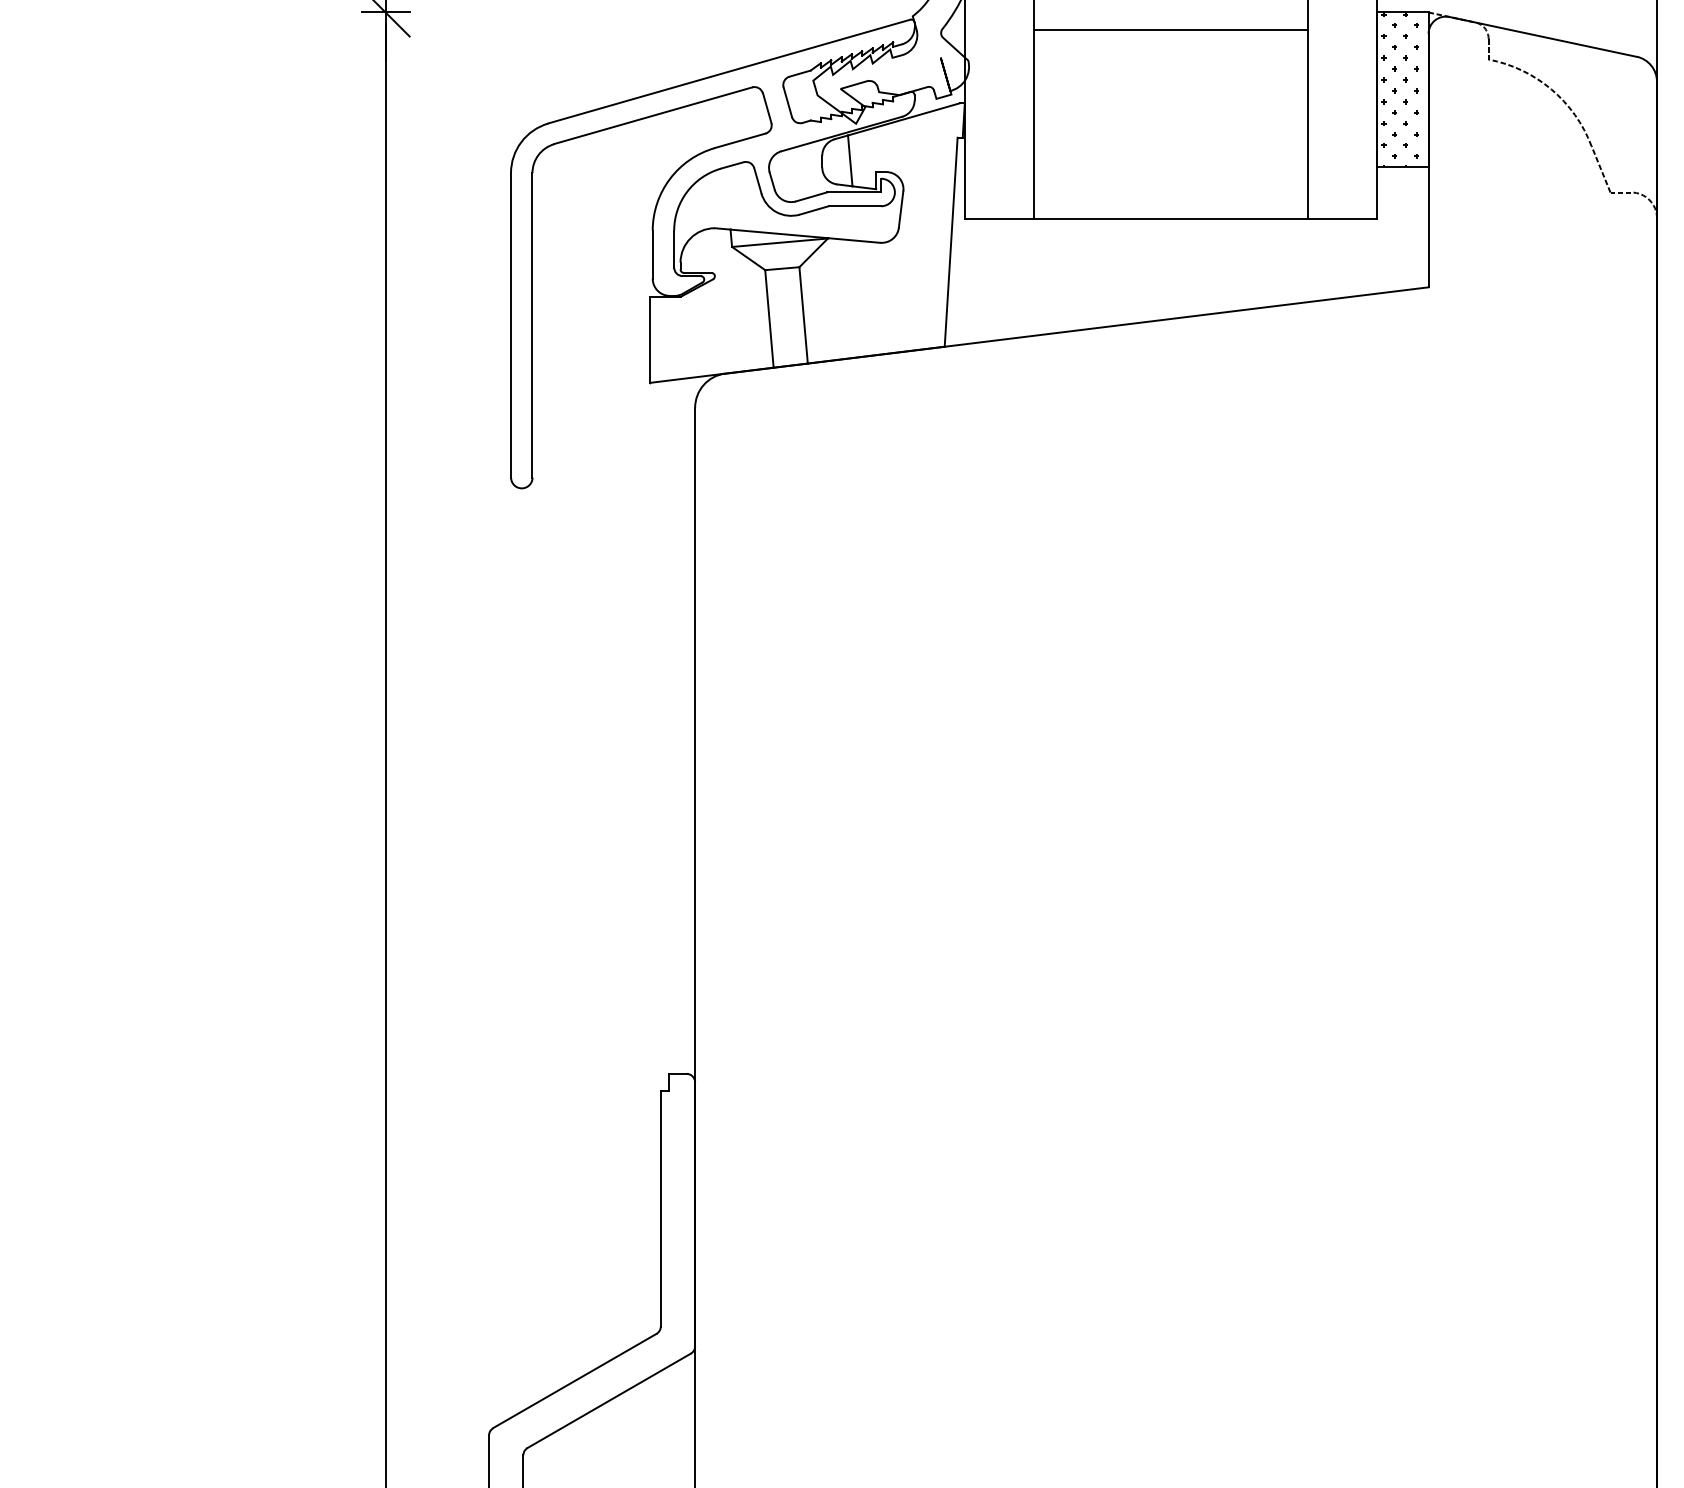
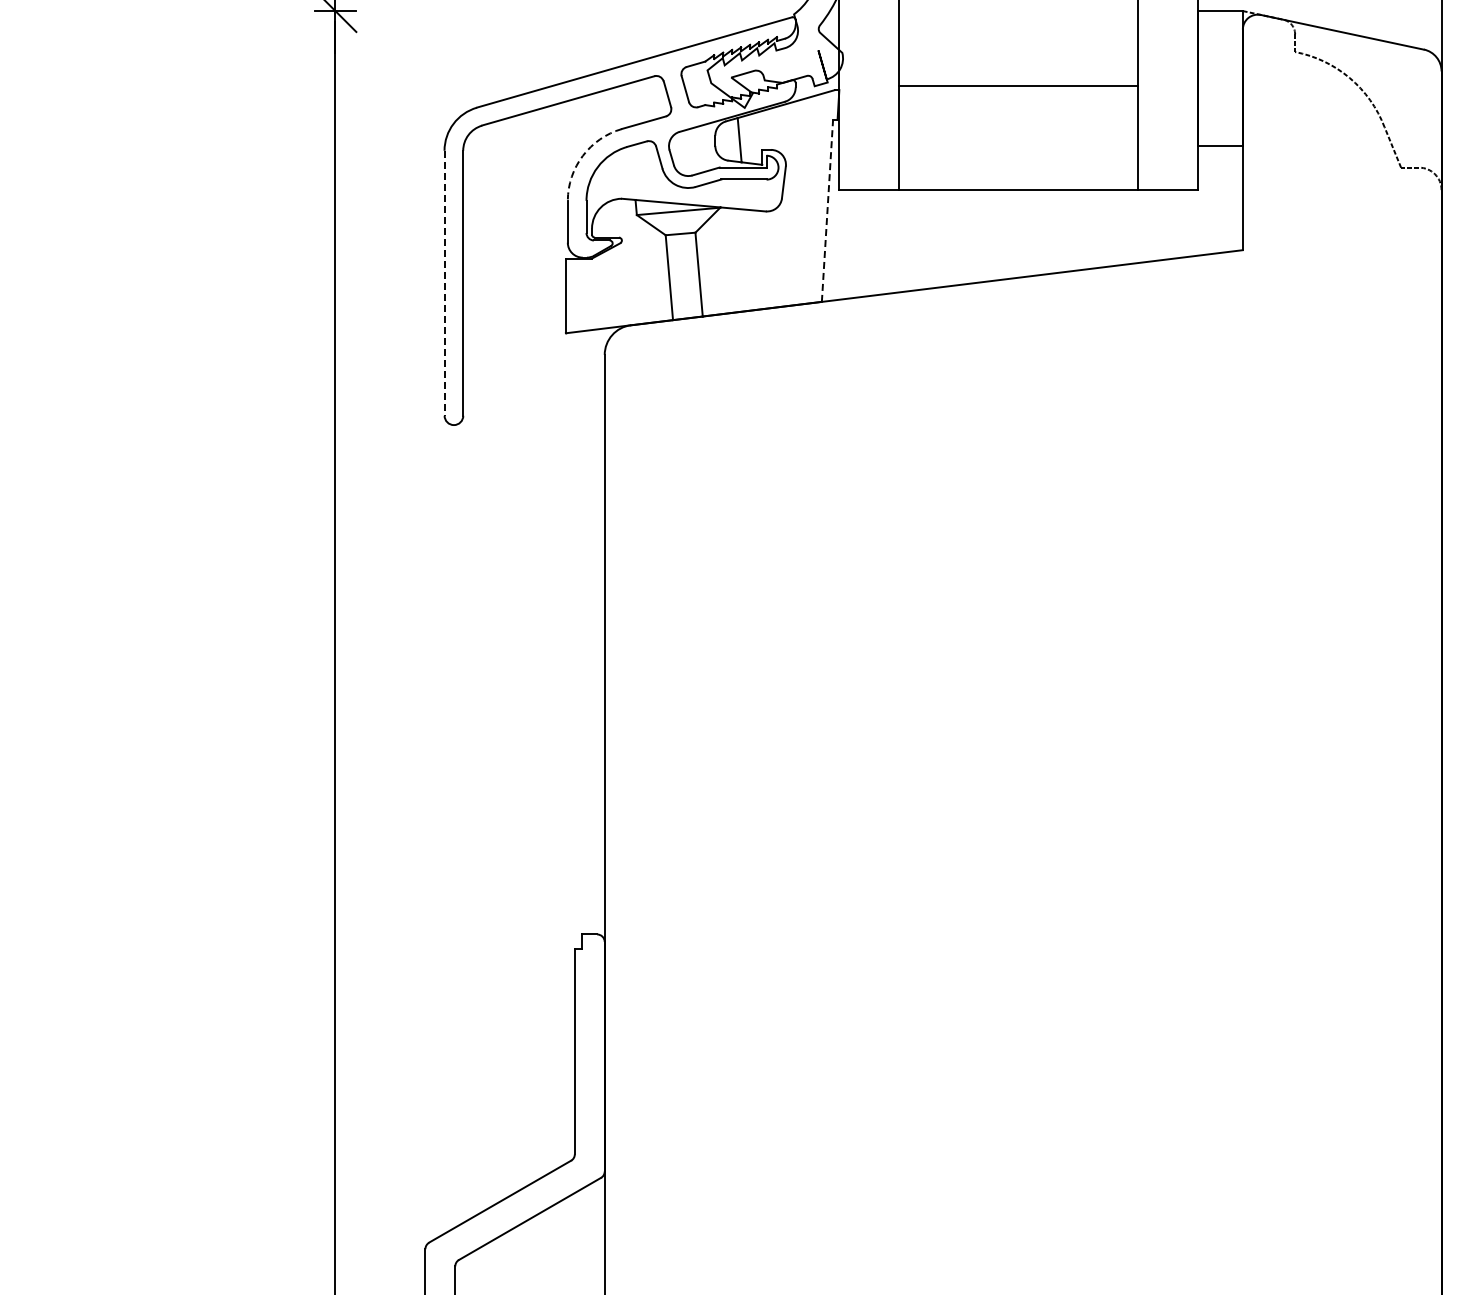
line: (1170, 30) -> (1018, 86), moved
hatch: (1399, 89) -> (1217, 78), removed
arc: (669, 178) -> (582, 155), solid -> dashed
line: (951, 241) -> (827, 210), solid -> dashed
line: (510, 325) -> (444, 283), solid -> dashed

